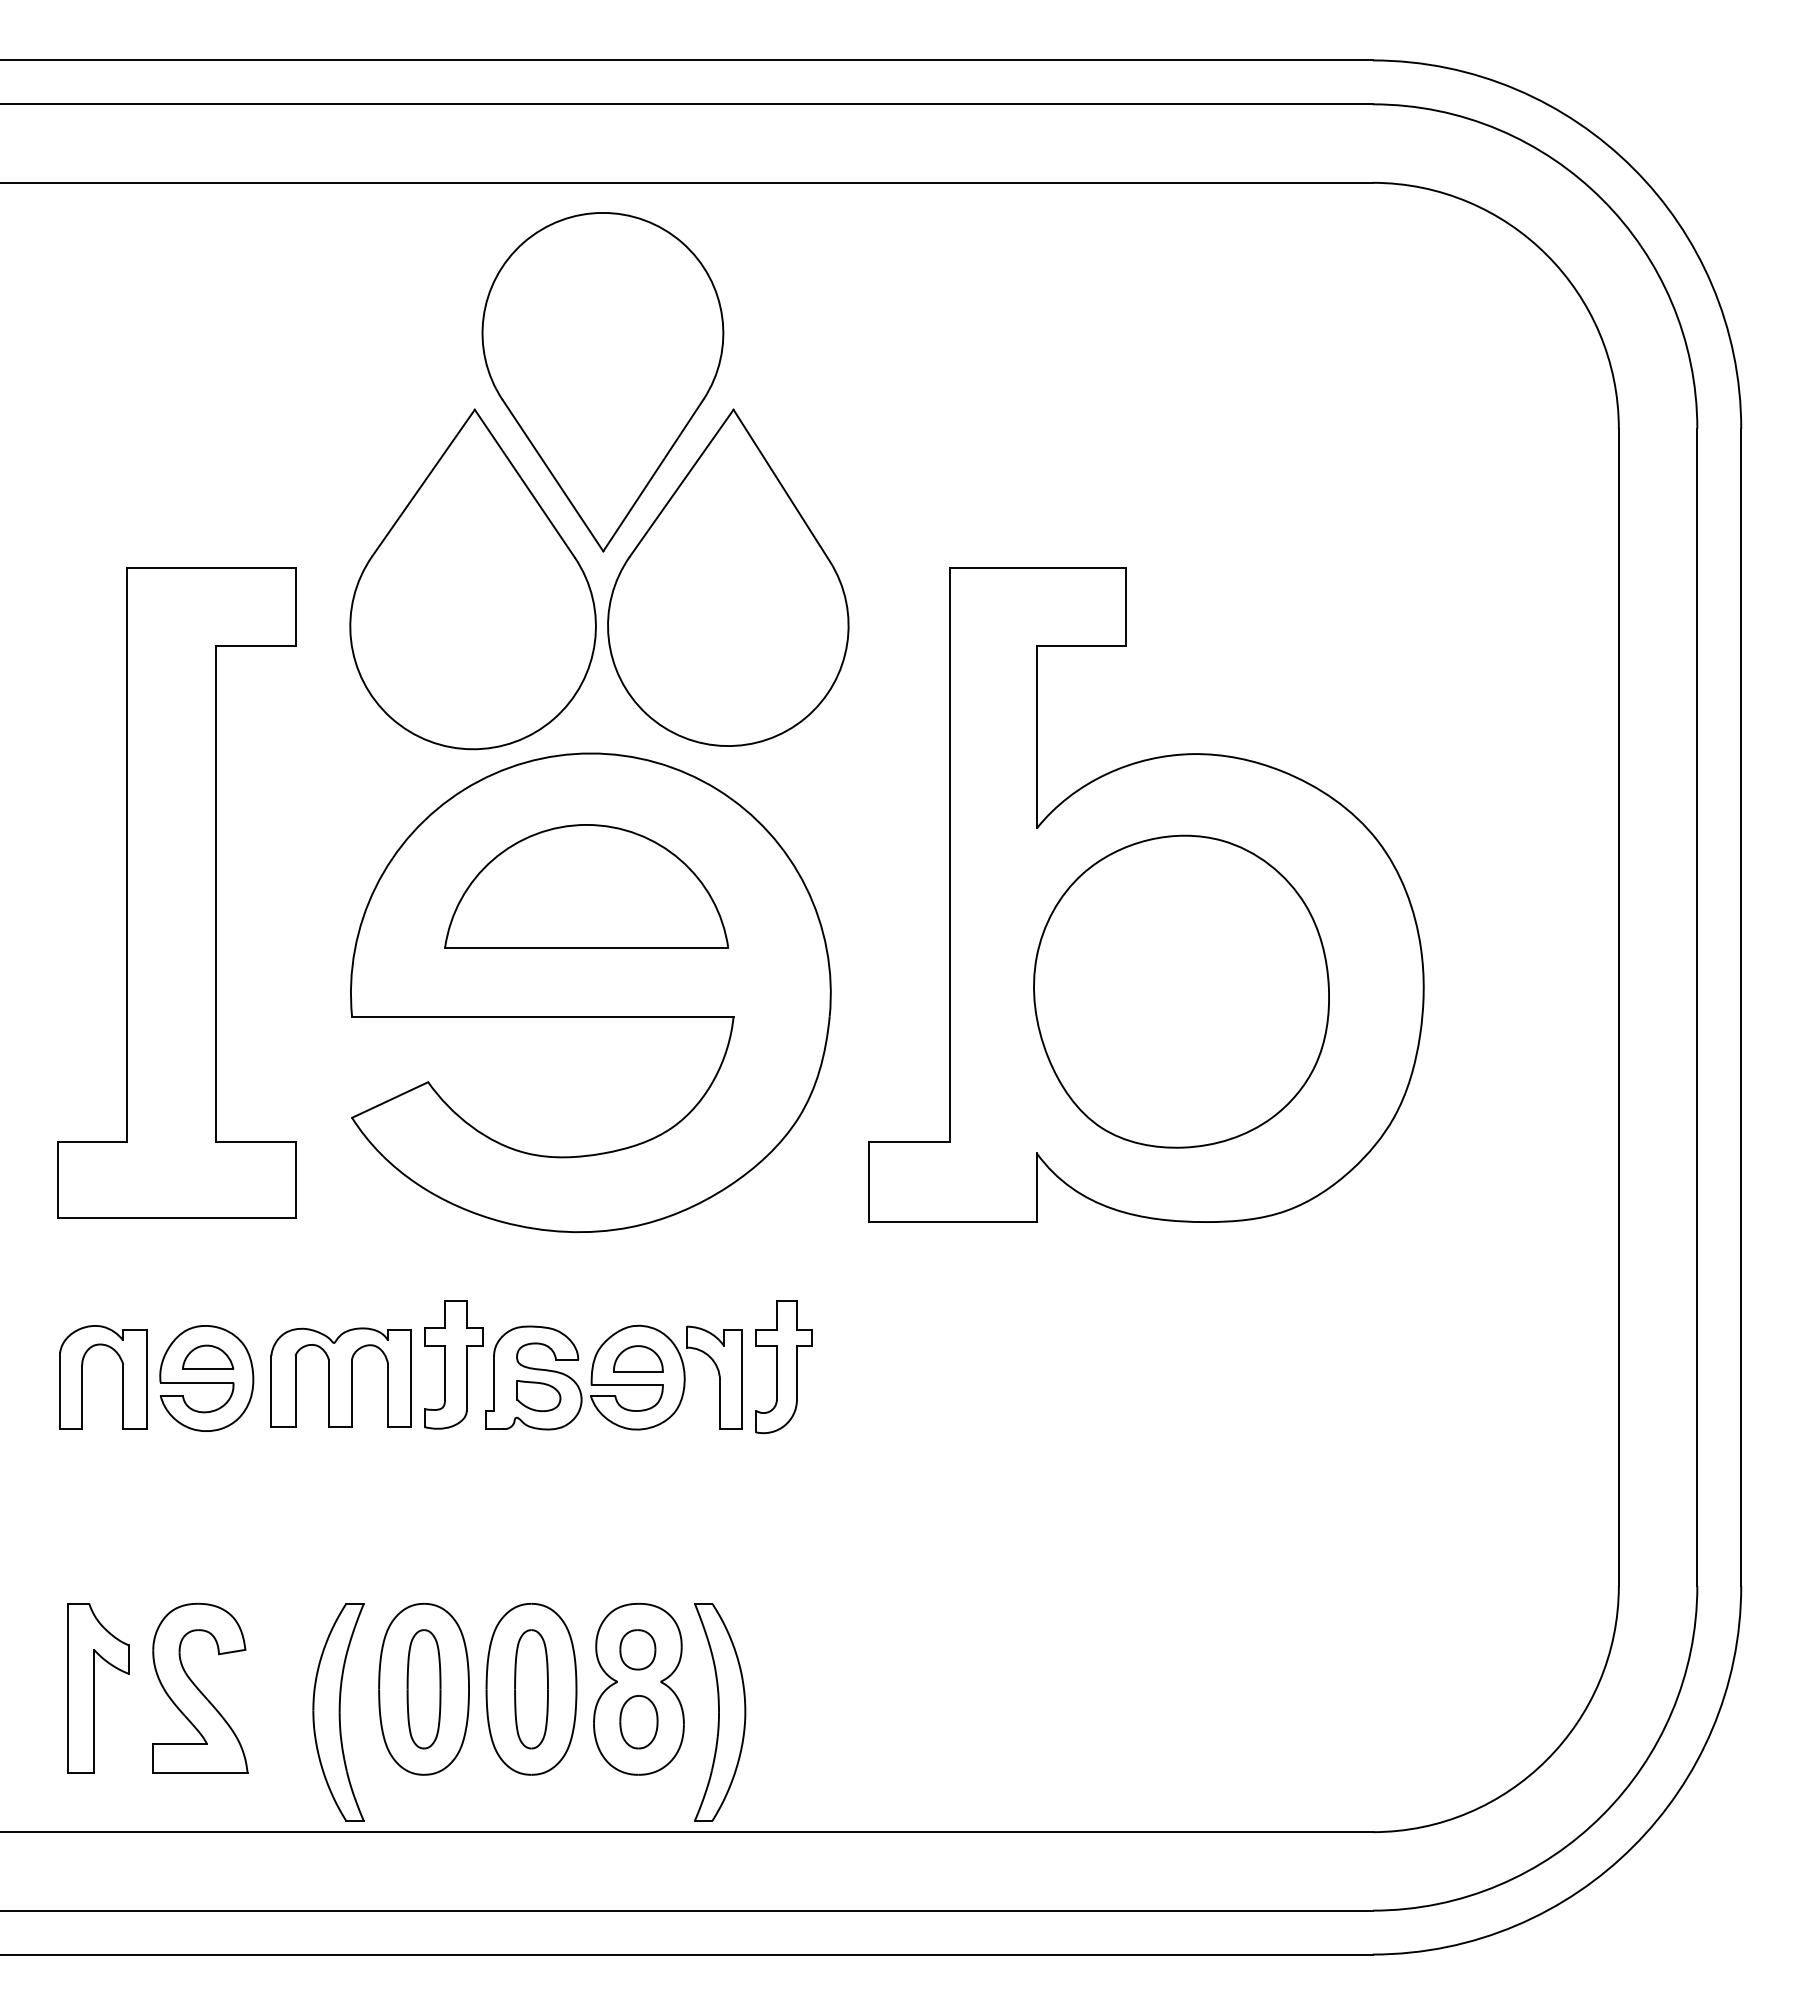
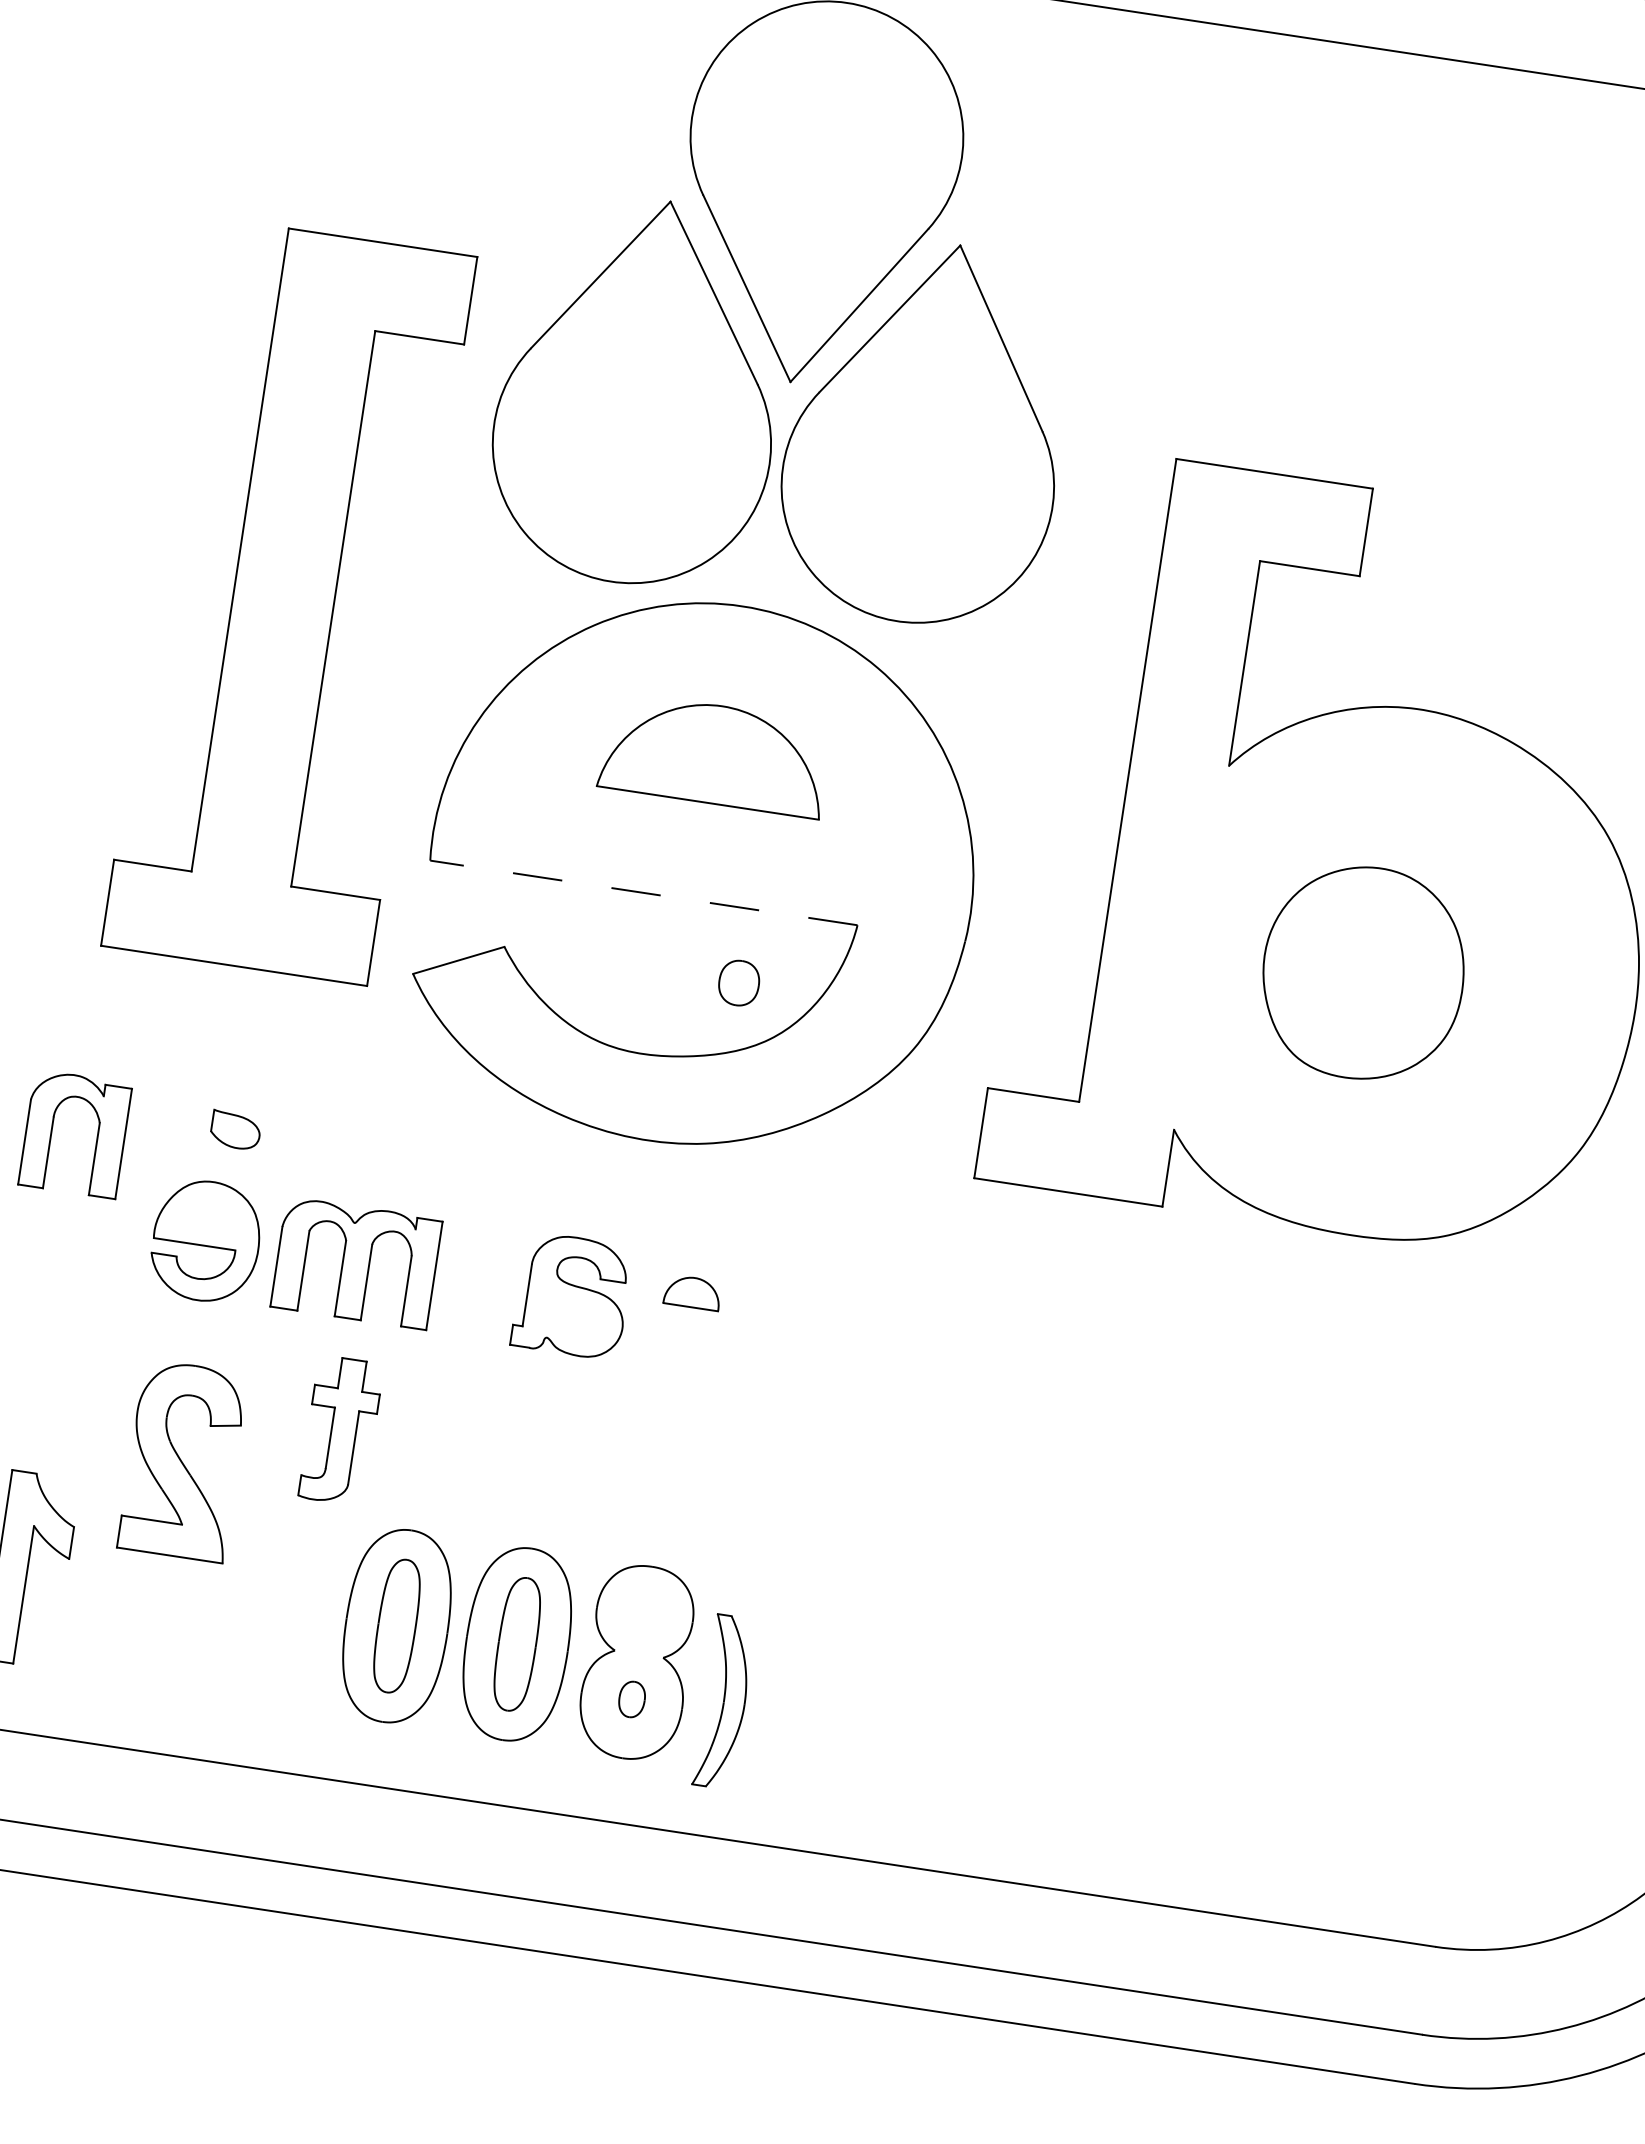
part: (586, 886) -> (714, 754), size x0.7
part: (176, 892) -> (289, 600), moved
part: (1181, 991) -> (1363, 972), size x0.6
line: (542, 1016) -> (643, 892), solid -> dashed
part: (208, 1356) -> (211, 1216), removed
part: (453, 1364) -> (341, 1430), moved
part: (783, 1366) -> (854, 1325), removed
part: (122, 1377) -> (96, 1137), moved
part: (666, 1377) -> (721, 1317), removed
part: (538, 1396) -> (235, 1131), moved
part: (637, 1649) -> (738, 982), moved
part: (200, 1687) -> (184, 1460), moved
part: (338, 1712) -> (297, 1637), removed
part: (720, 1712) -> (725, 1702), size x0.7
part: (638, 1722) -> (631, 1699), size x0.6

